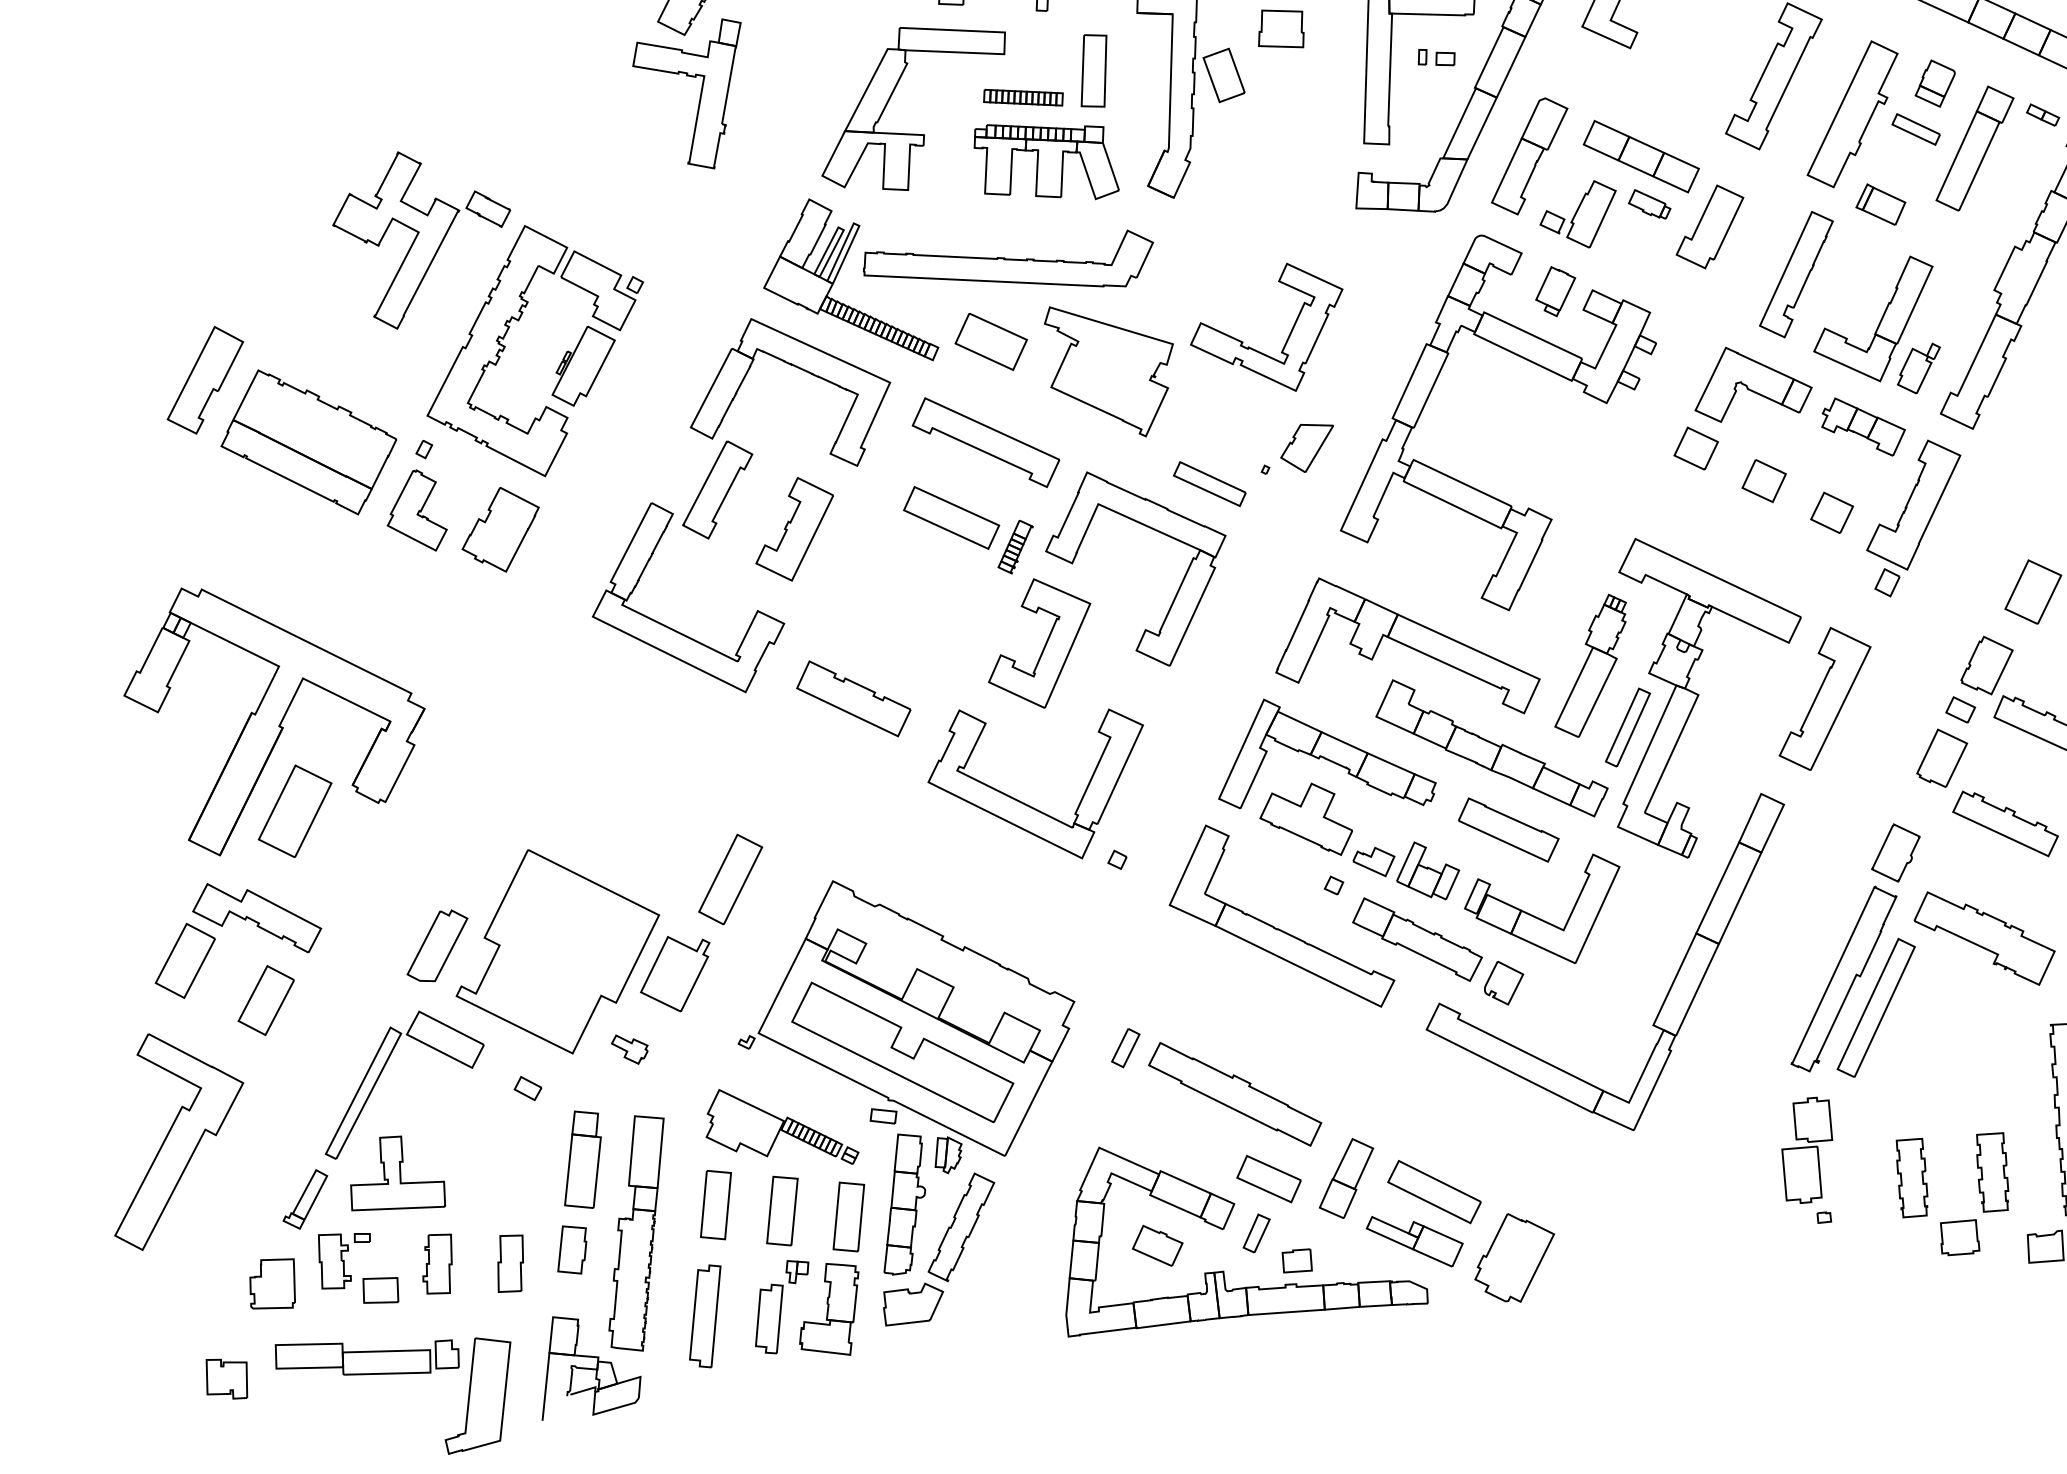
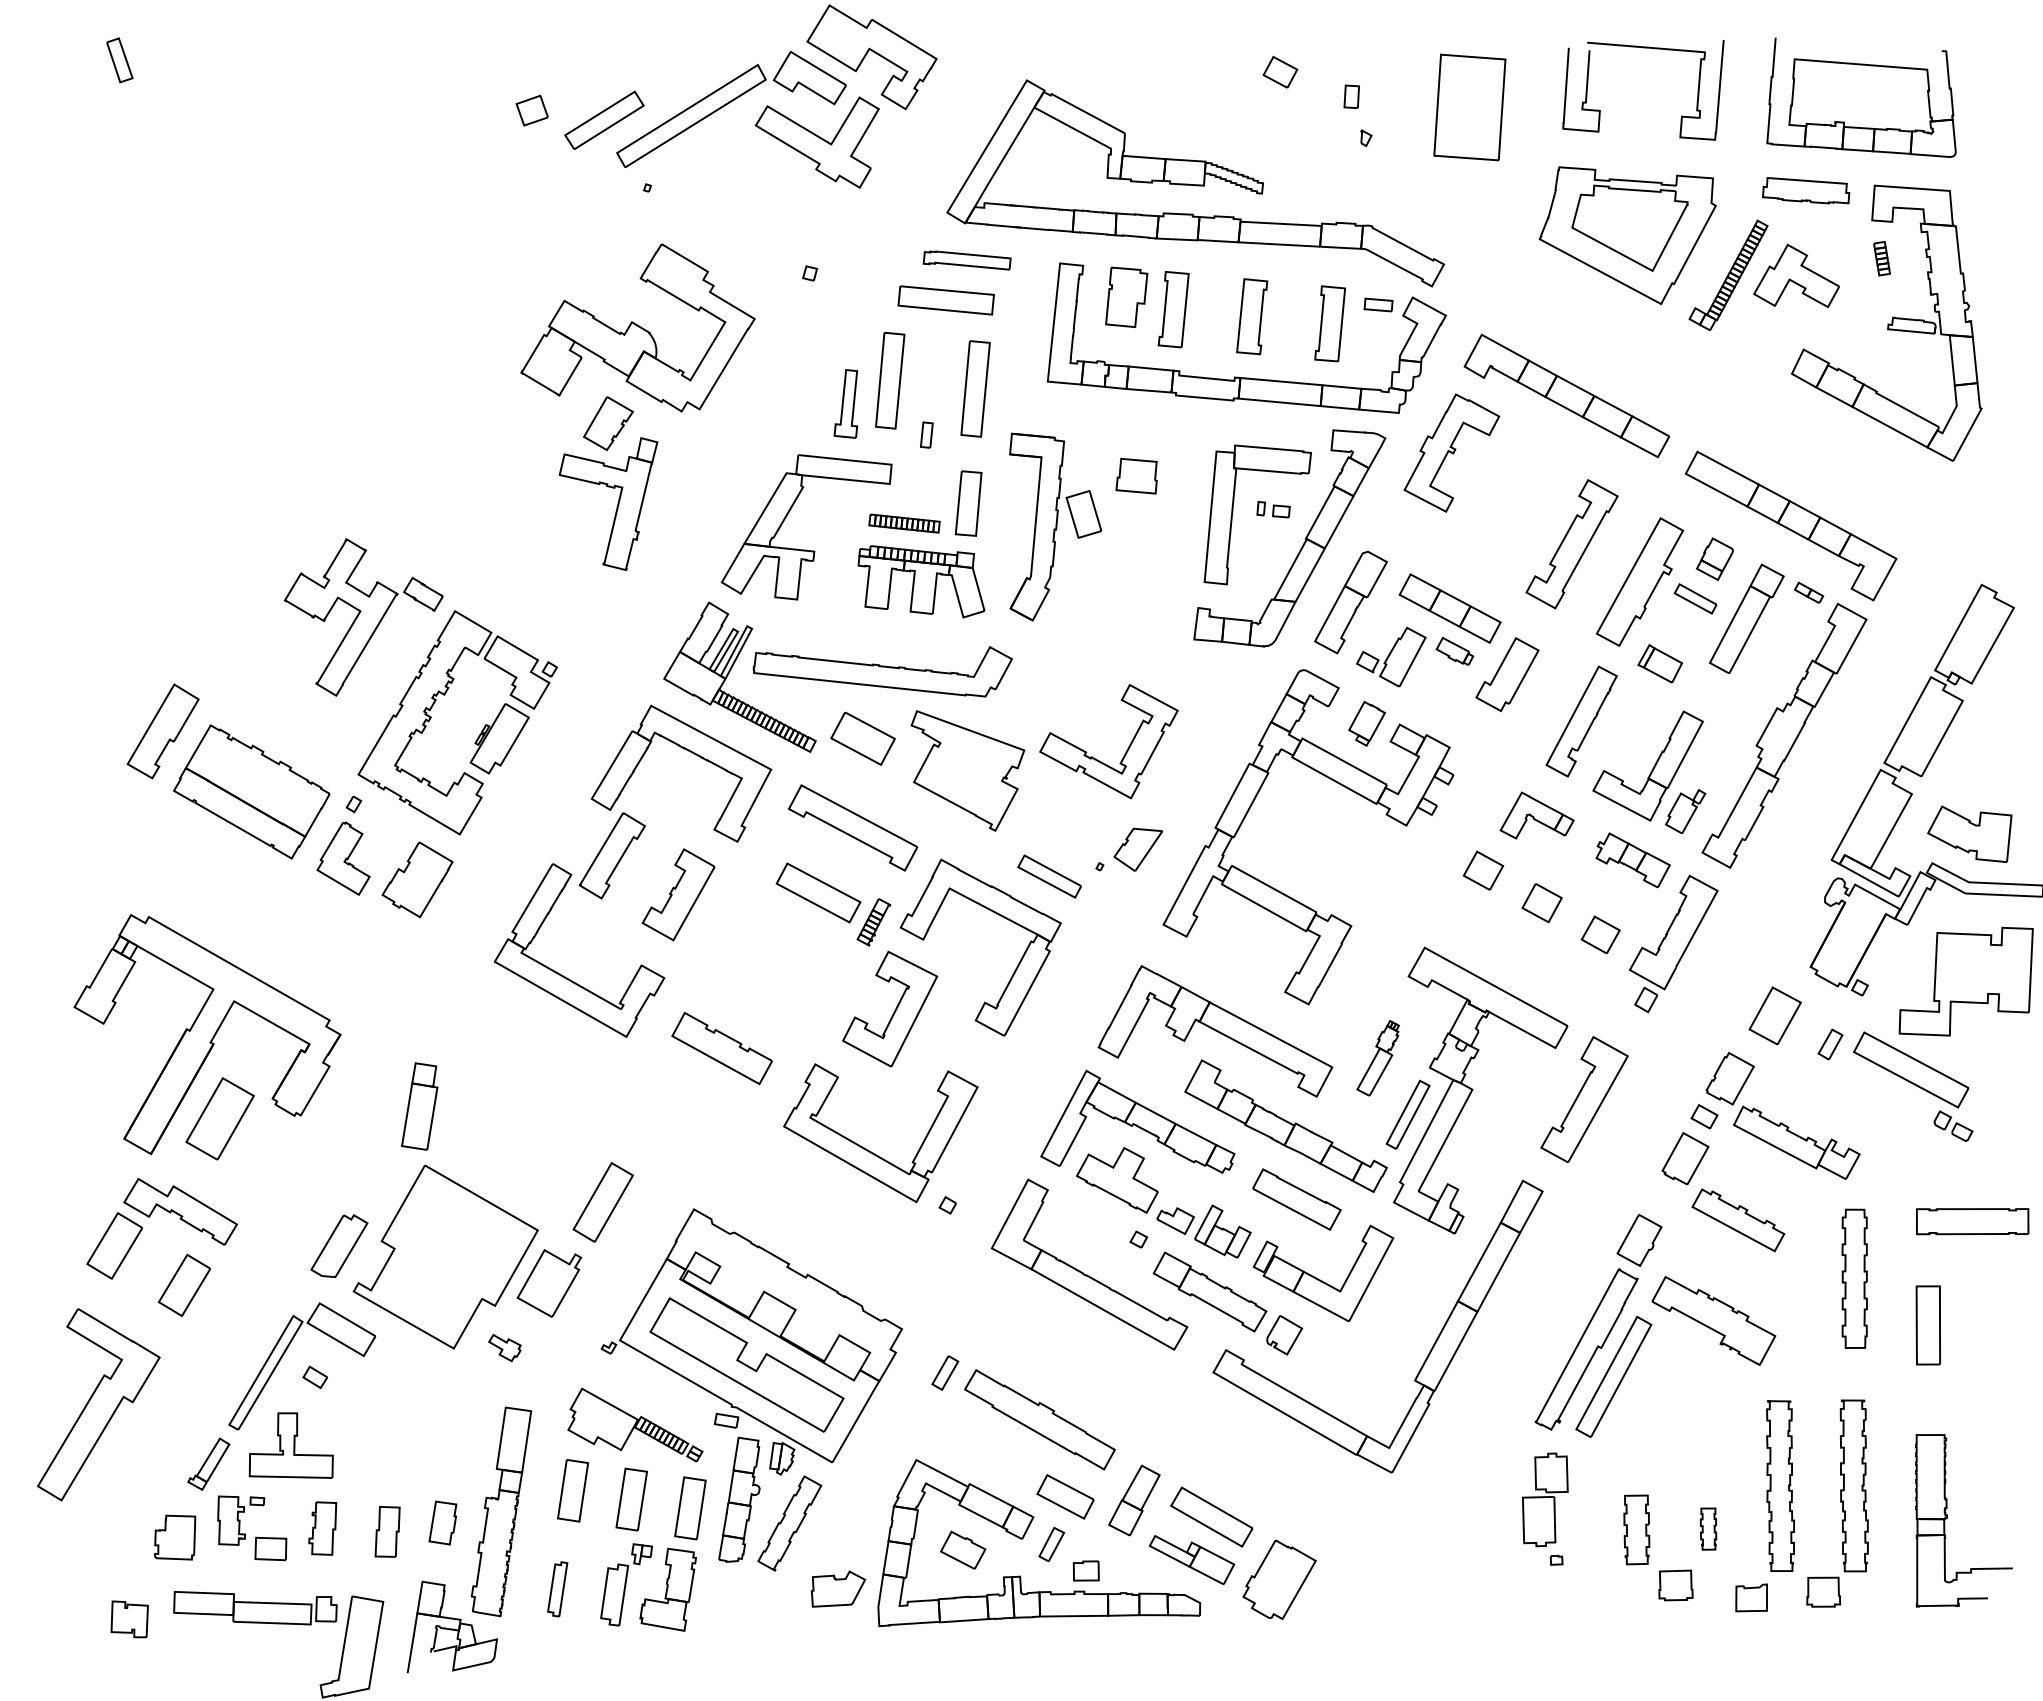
part: (1753, 383) -> (1537, 815), size x0.7
part: (1589, 666) -> (1377, 1058), size x0.6
part: (527, 1087) -> (314, 1376), moved
part: (582, 1159) -> (419, 1106), moved
part: (1992, 1171) -> (1708, 1528), size x0.6
part: (913, 1303) -> (838, 1588), moved
part: (705, 1316) -> (557, 1589), size x0.6

